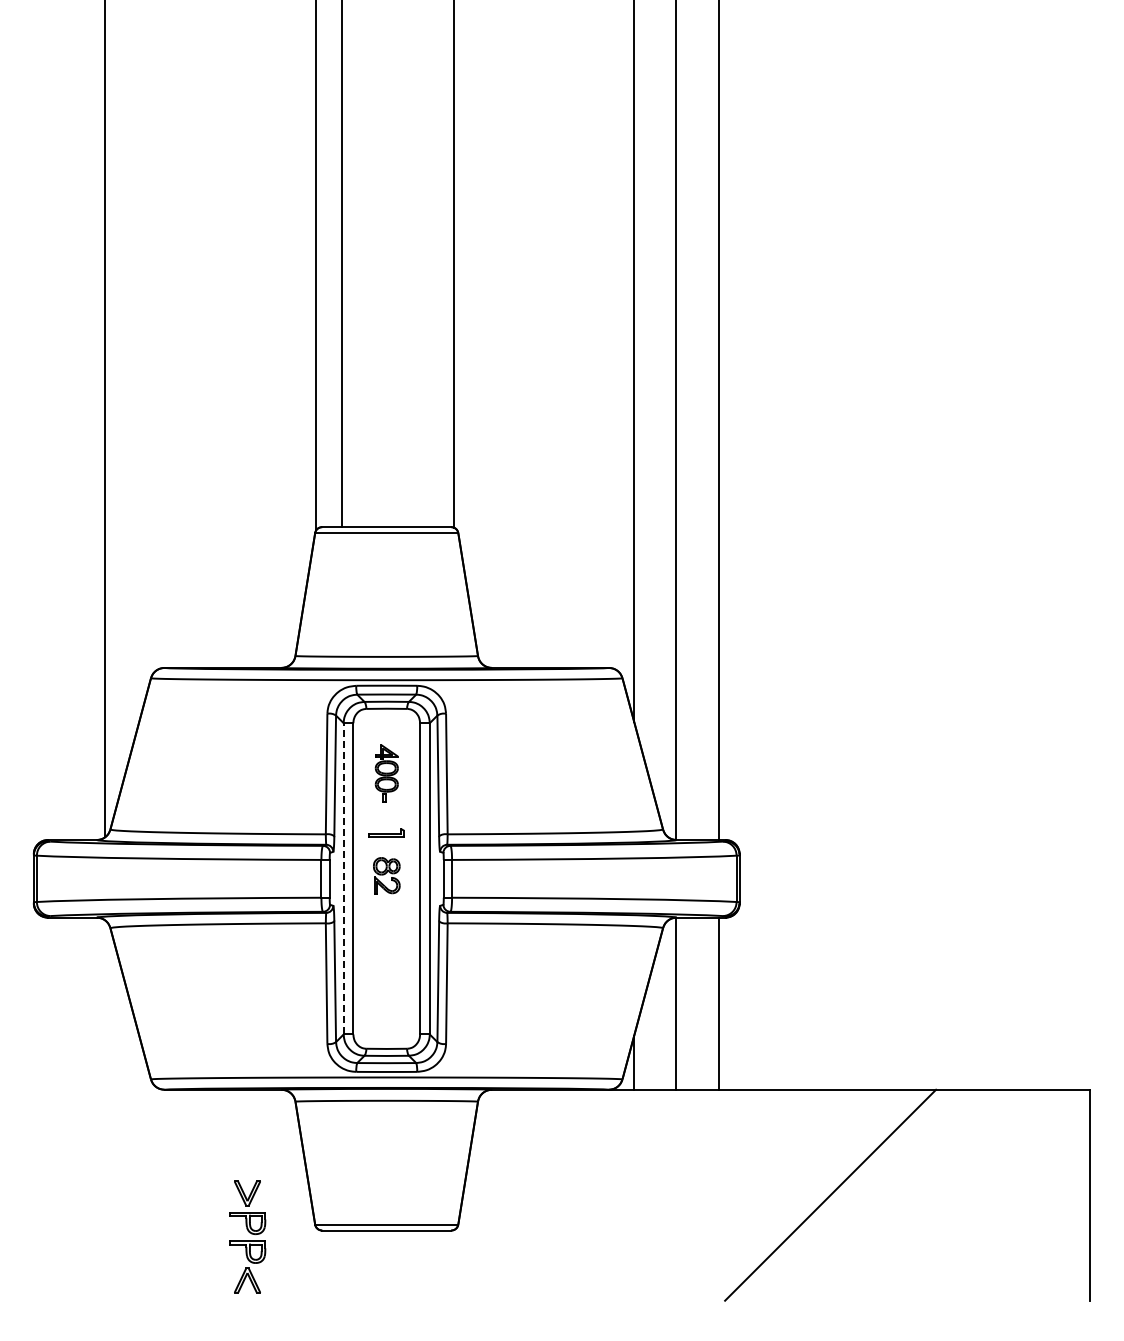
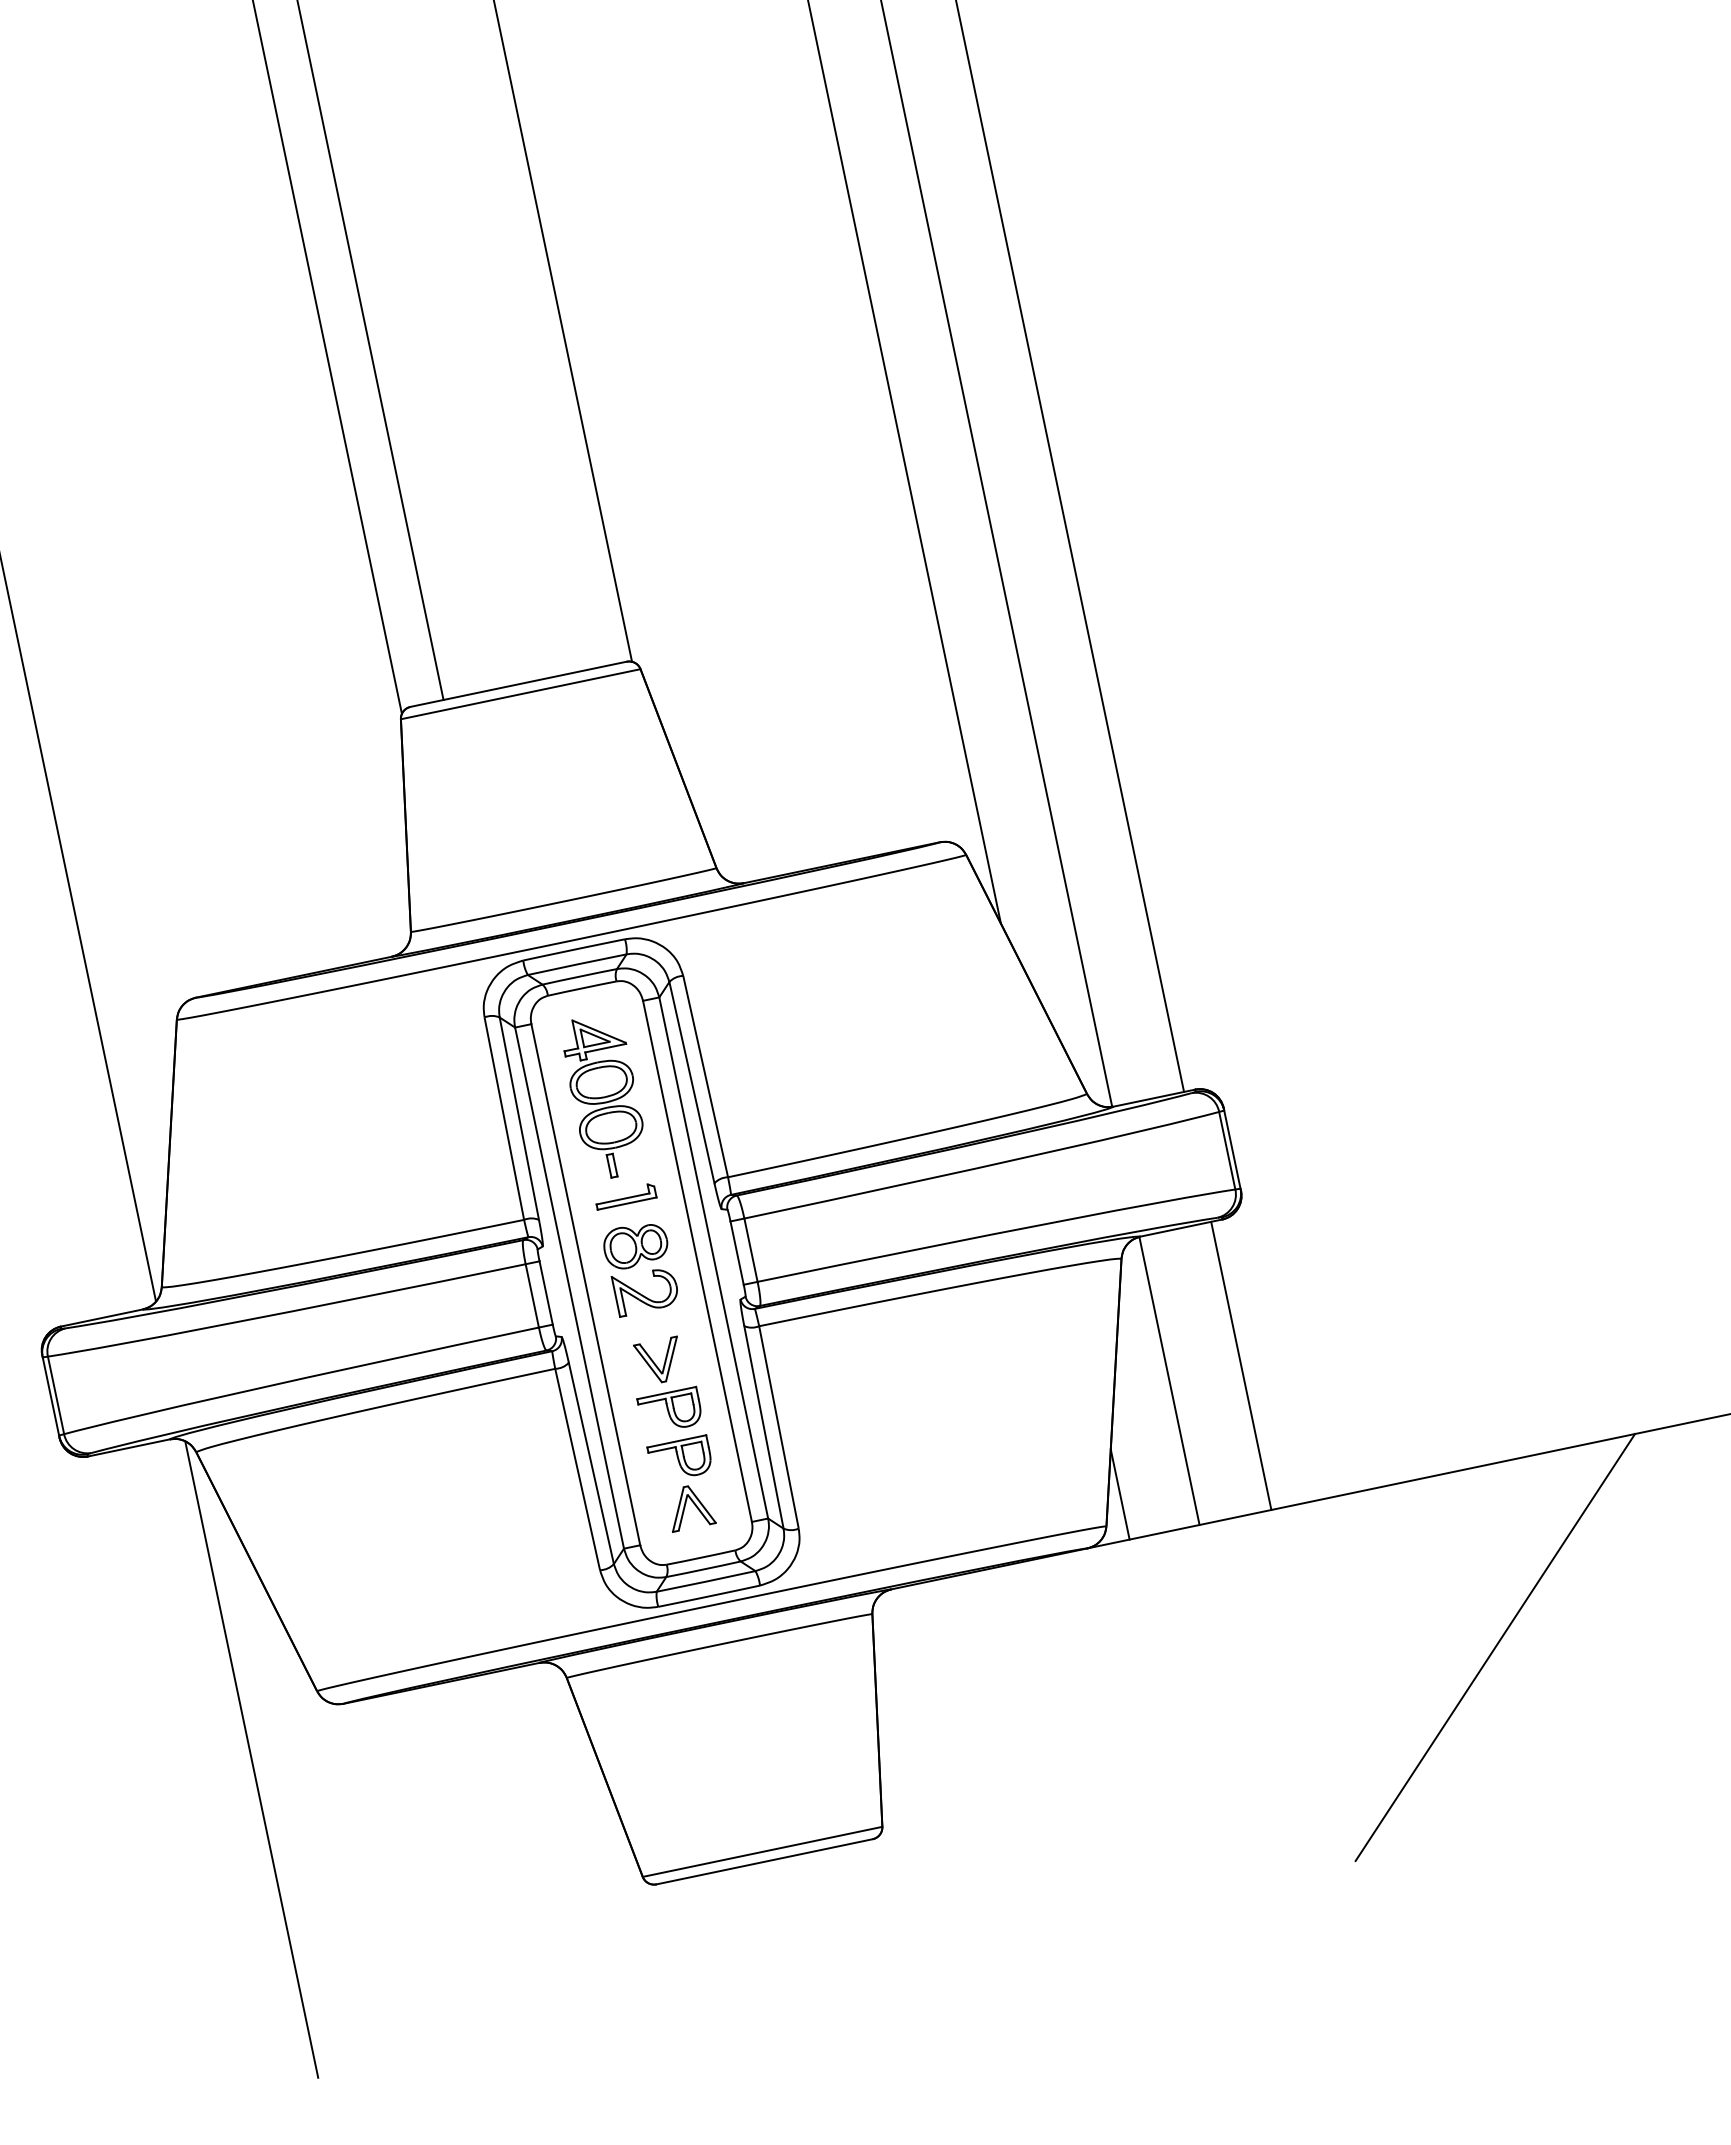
part: (386, 773) -> (604, 1096), size x1.67
part: (386, 875) -> (640, 1267), size x1.43
line: (343, 878) -> (569, 1287), dashed -> solid
line: (105, 1110) -> (251, 1759), added
part: (247, 1236) -> (674, 1433), moved

